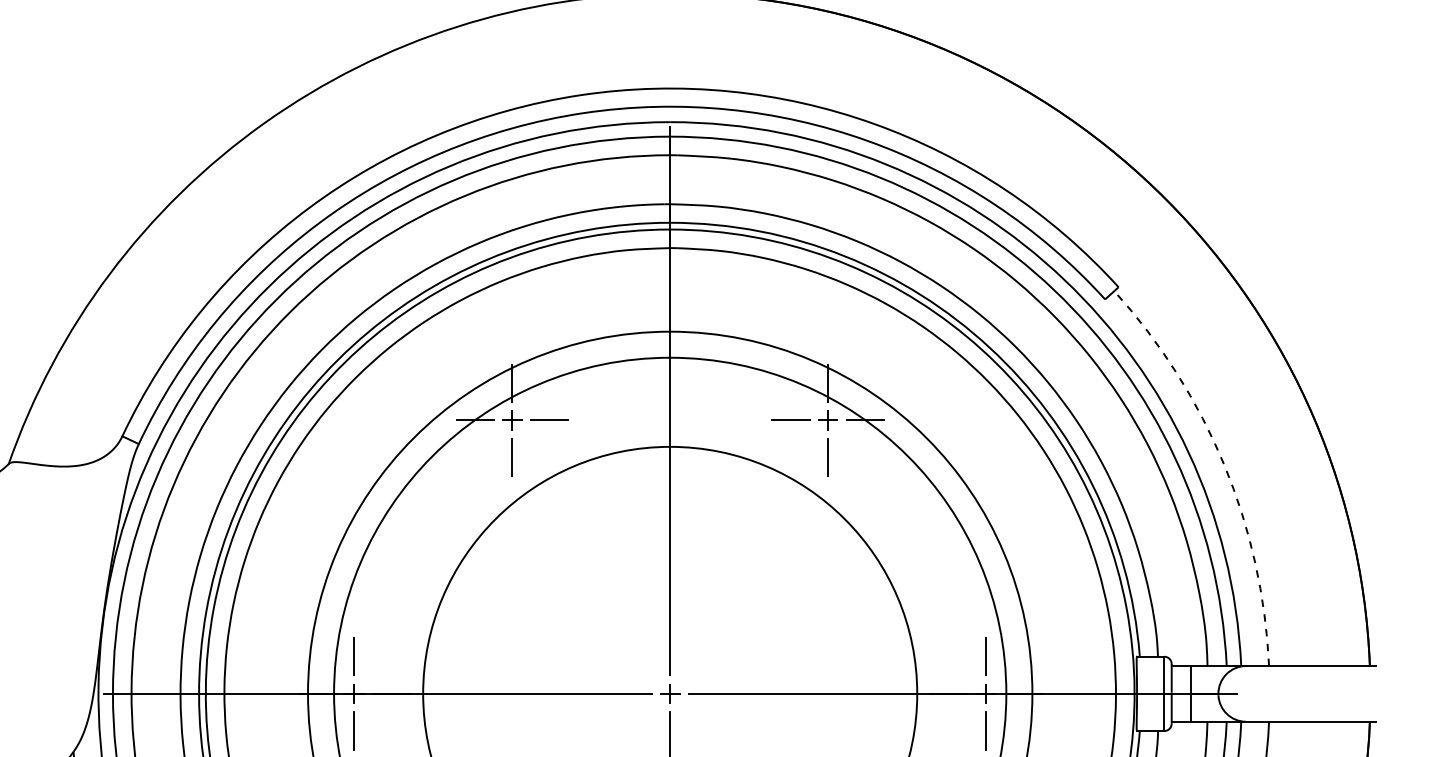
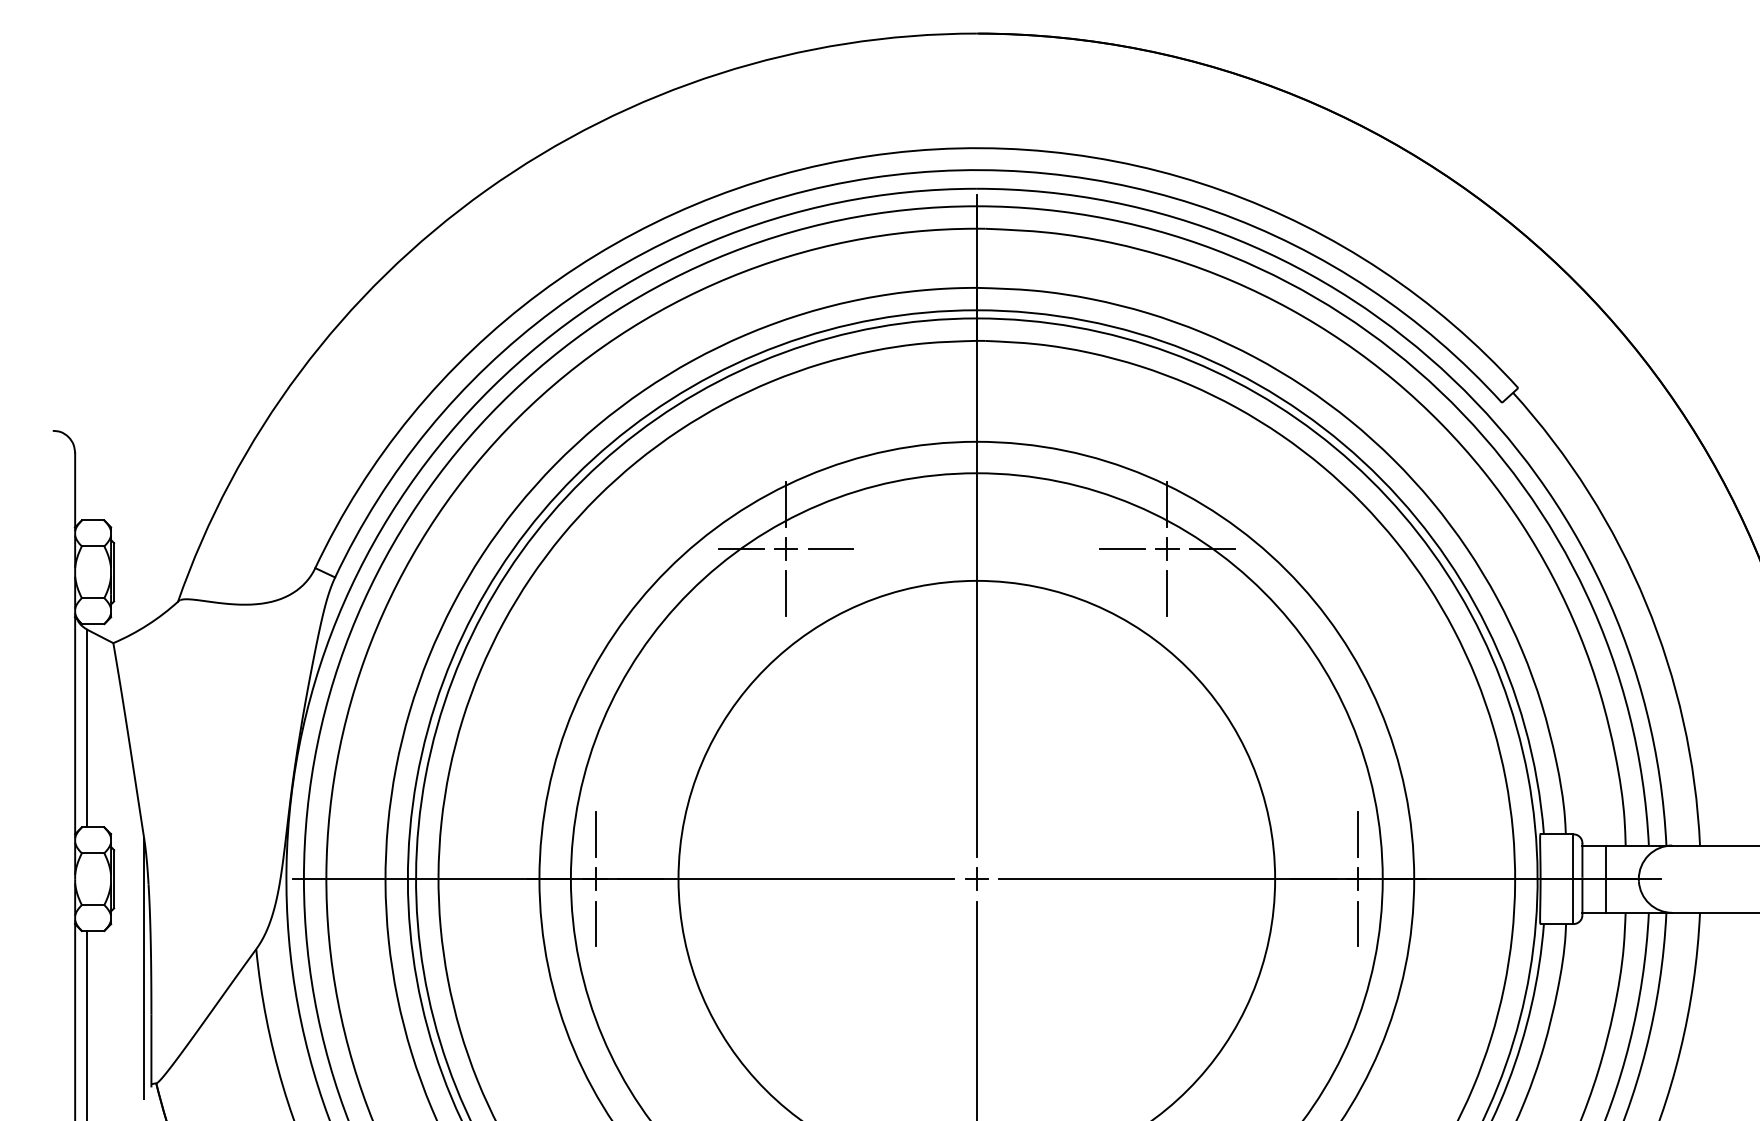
arc: (1224, 464) -> (1646, 602), dashed -> solid

